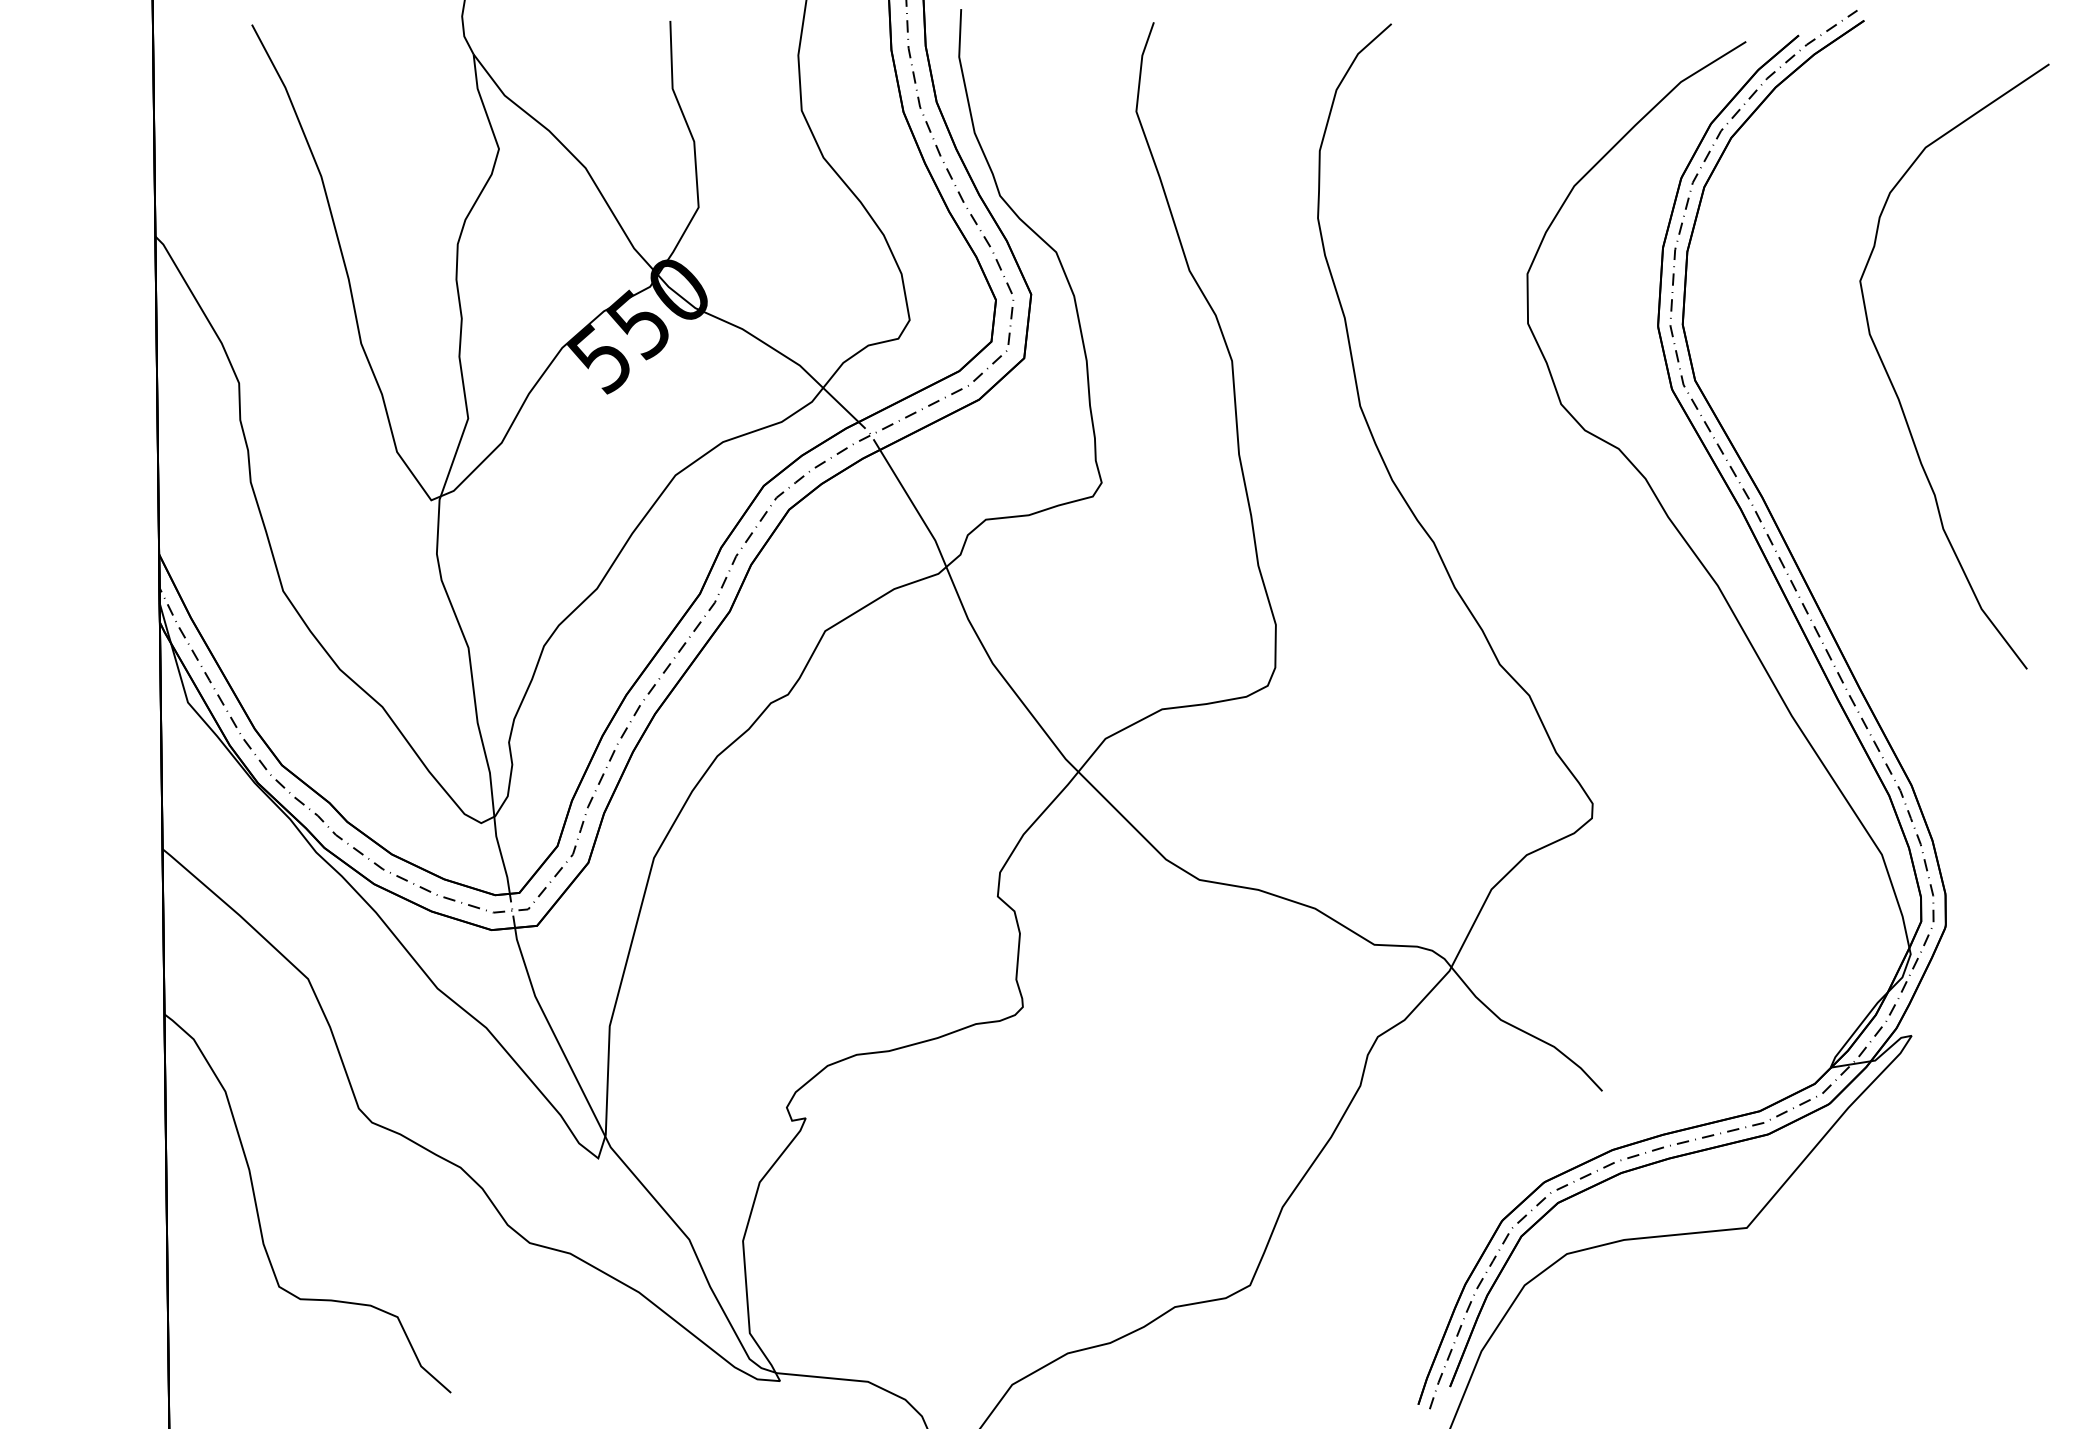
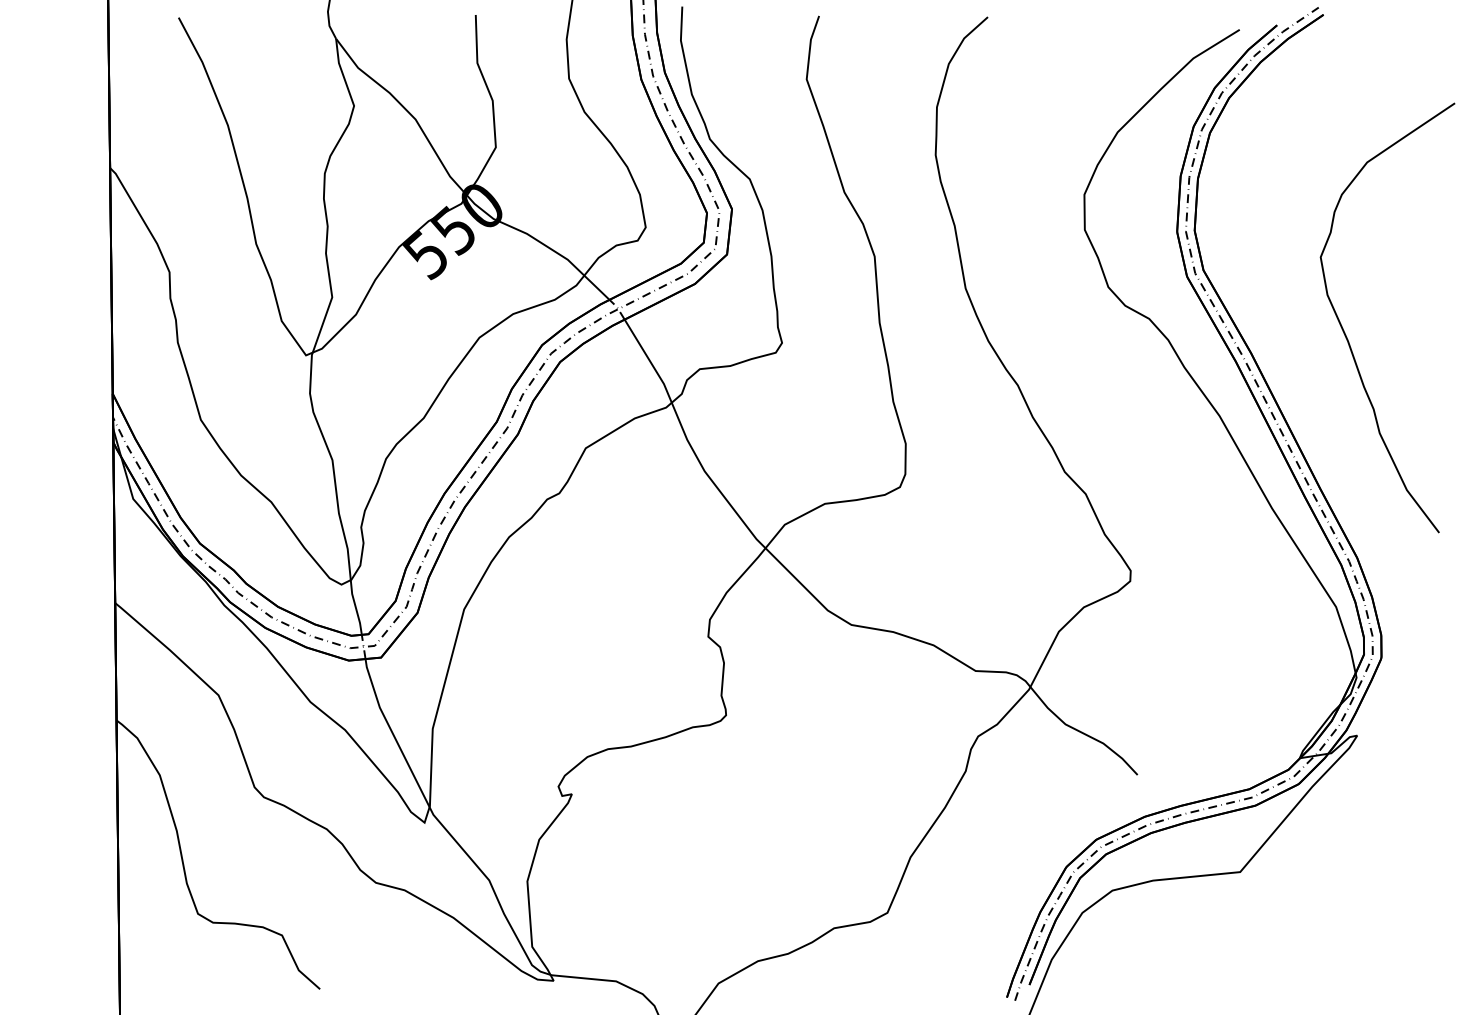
curve: (1897, 393) -> (1347, 337), moved

